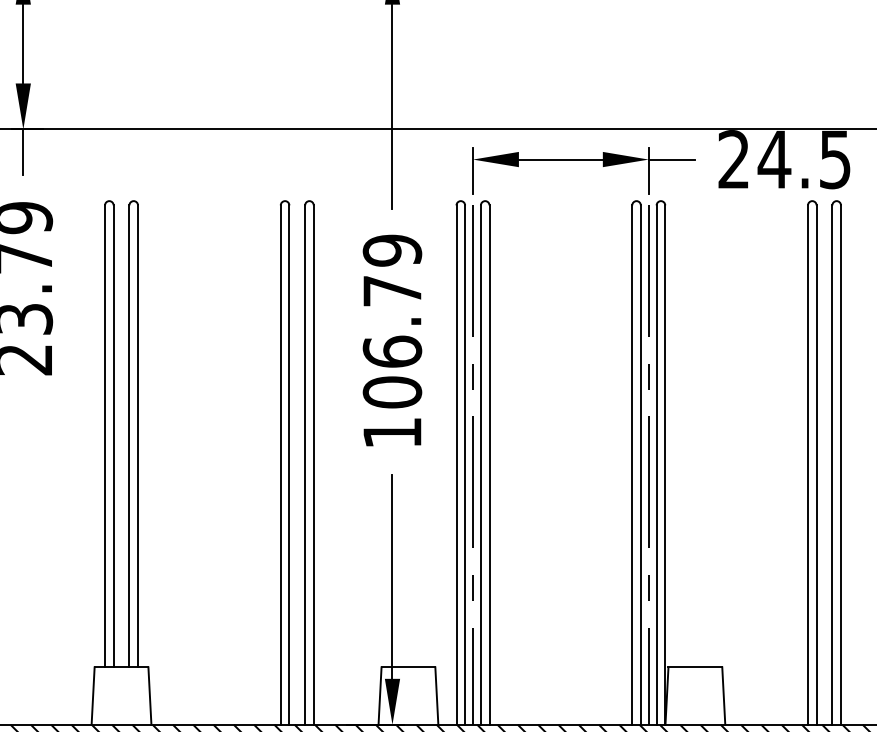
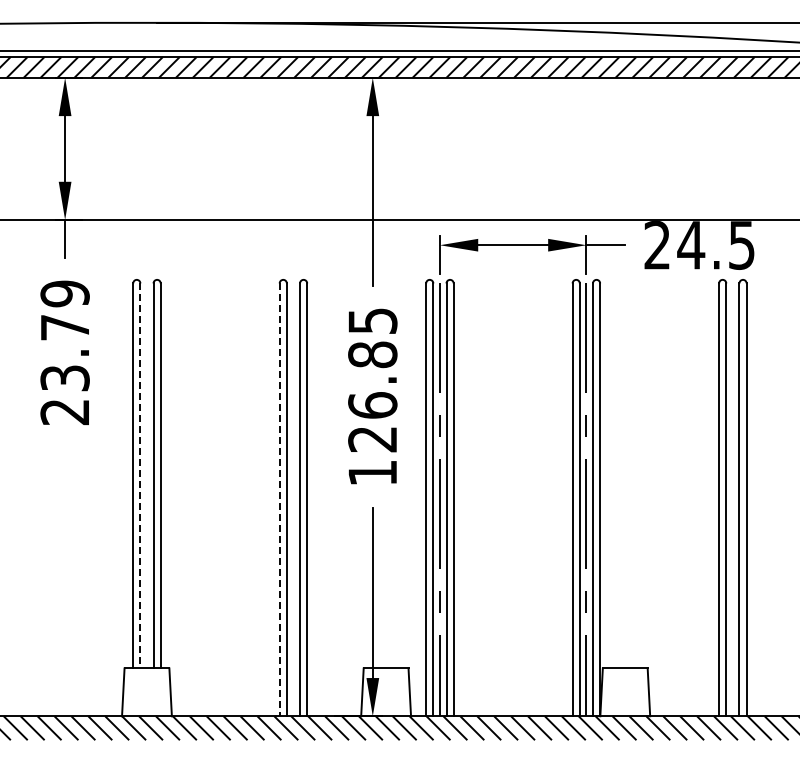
text: (392, 321) -> (372, 380), 106.79 -> 126.85
line: (113, 435) -> (140, 475), solid -> dashed
line: (280, 465) -> (279, 500), solid -> dashed

